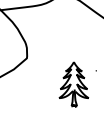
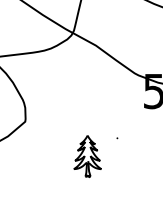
part: (73, 84) -> (87, 156), size x0.7

